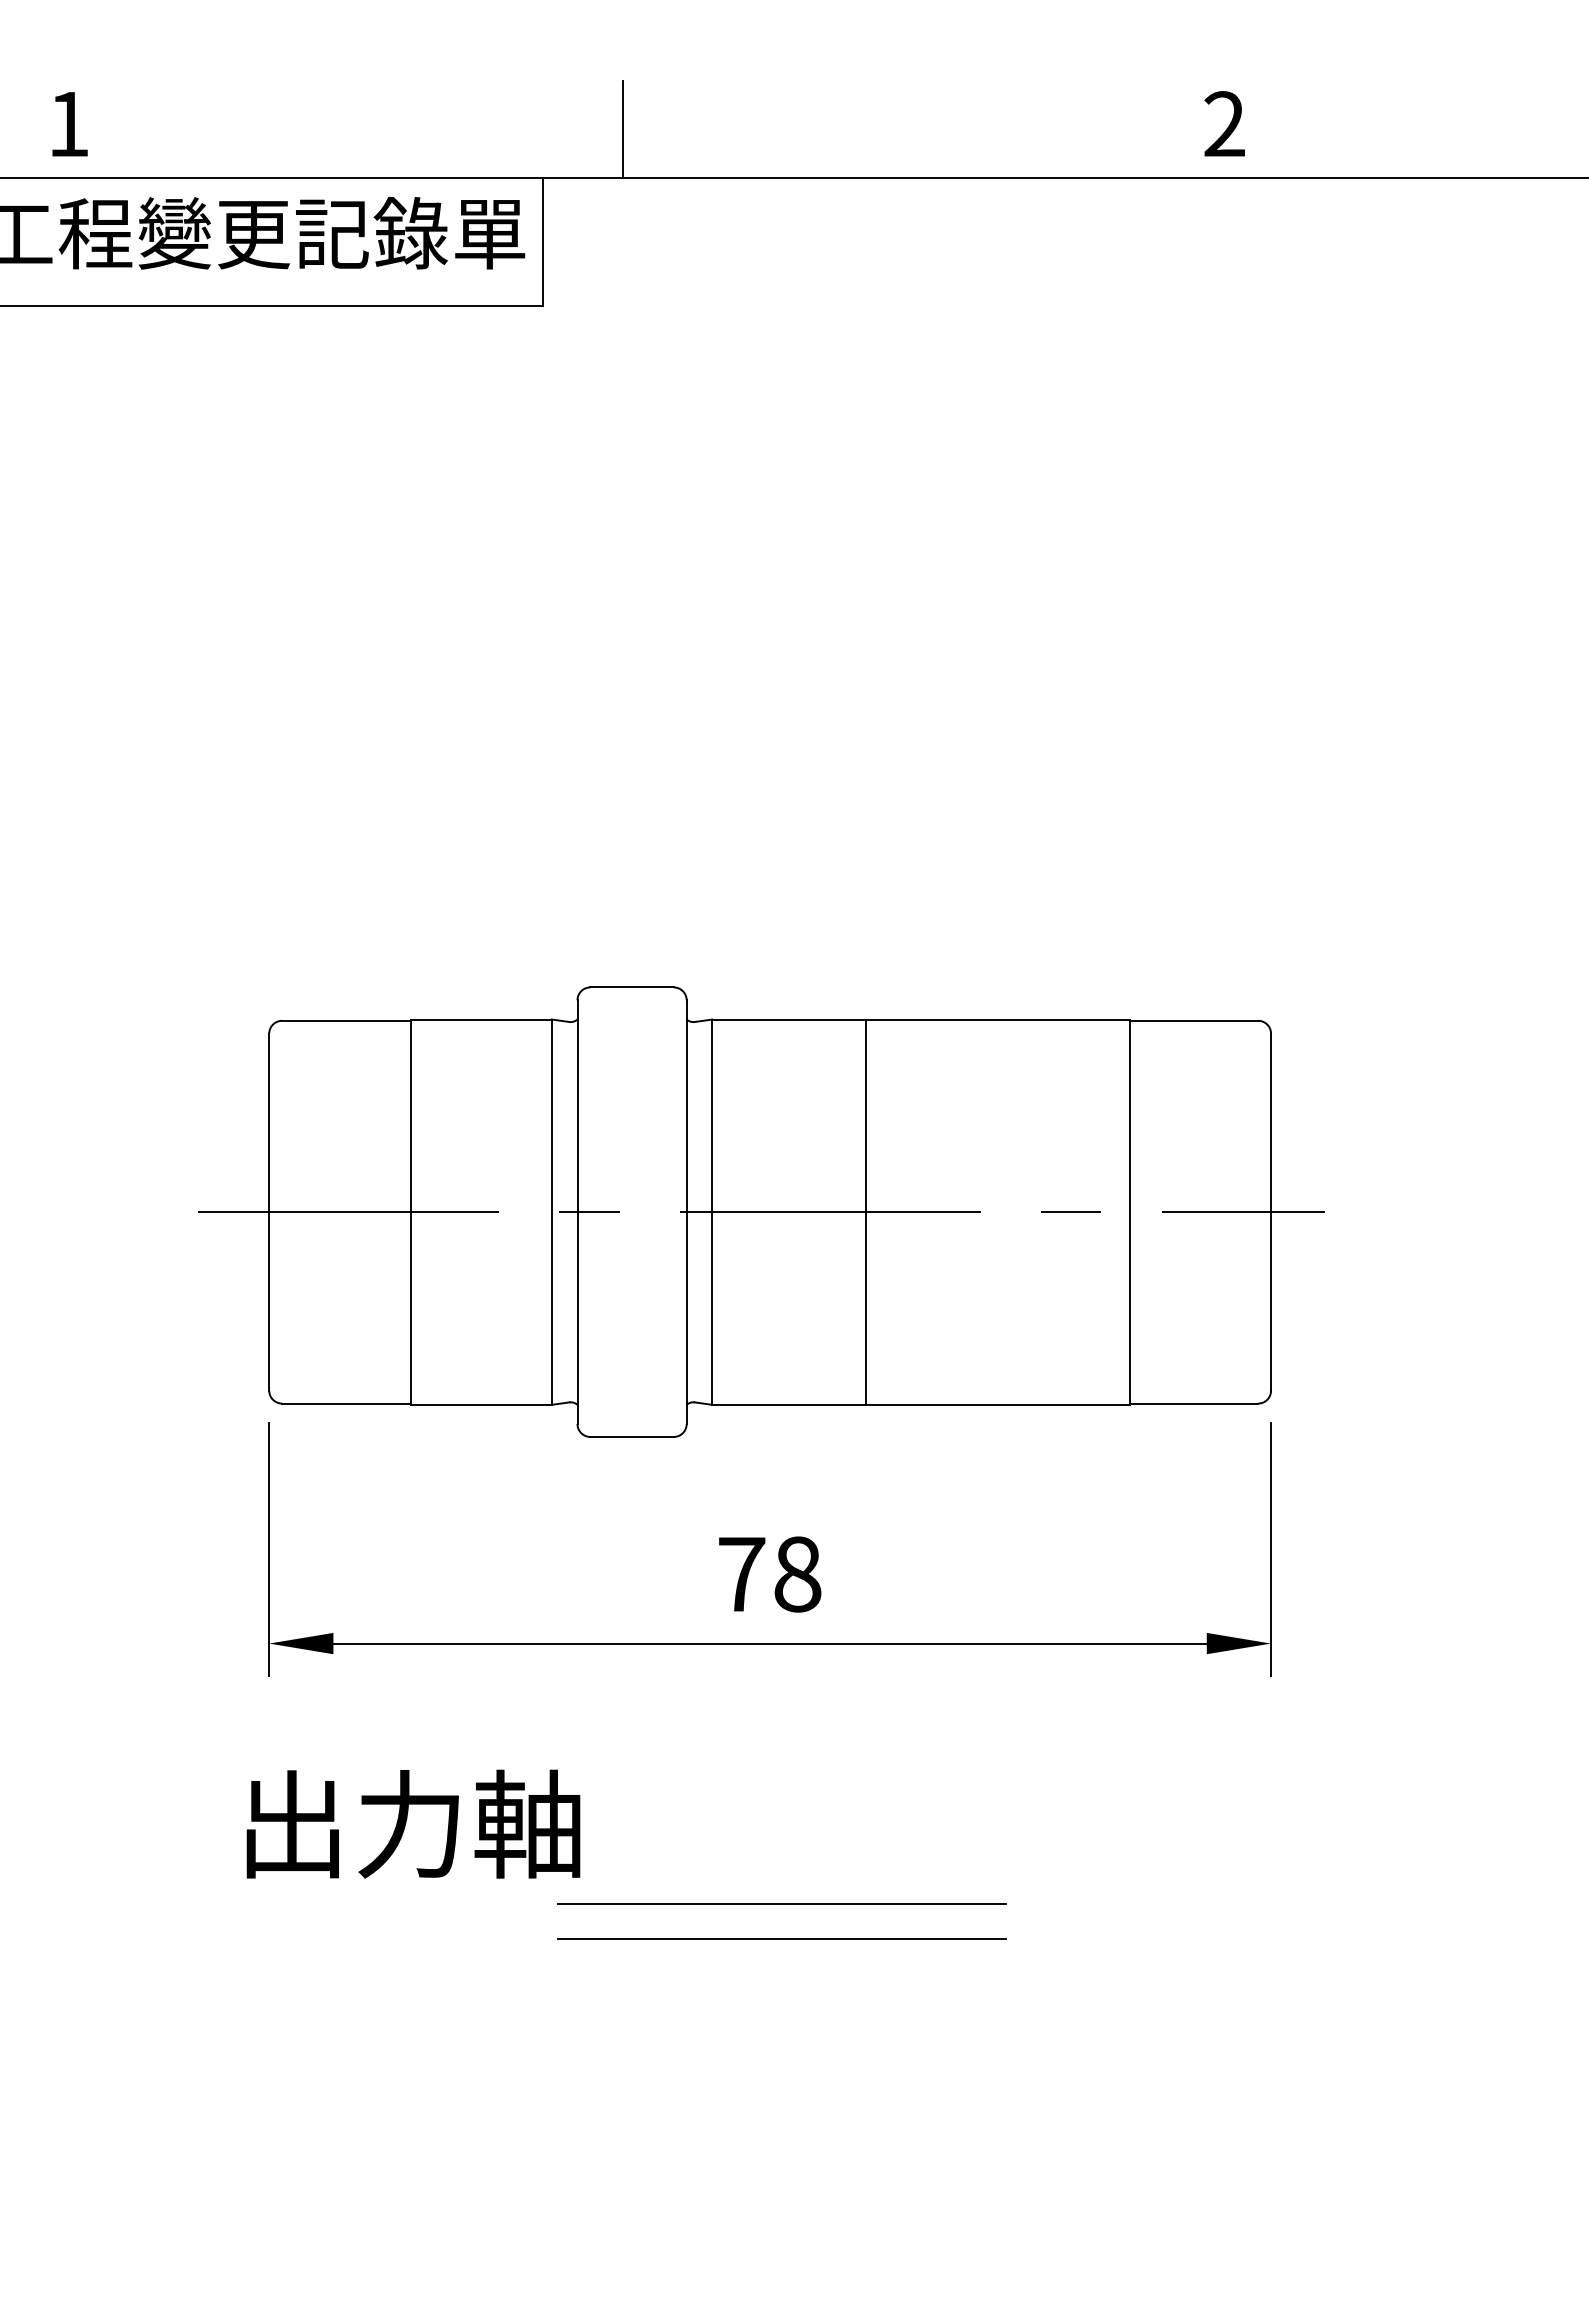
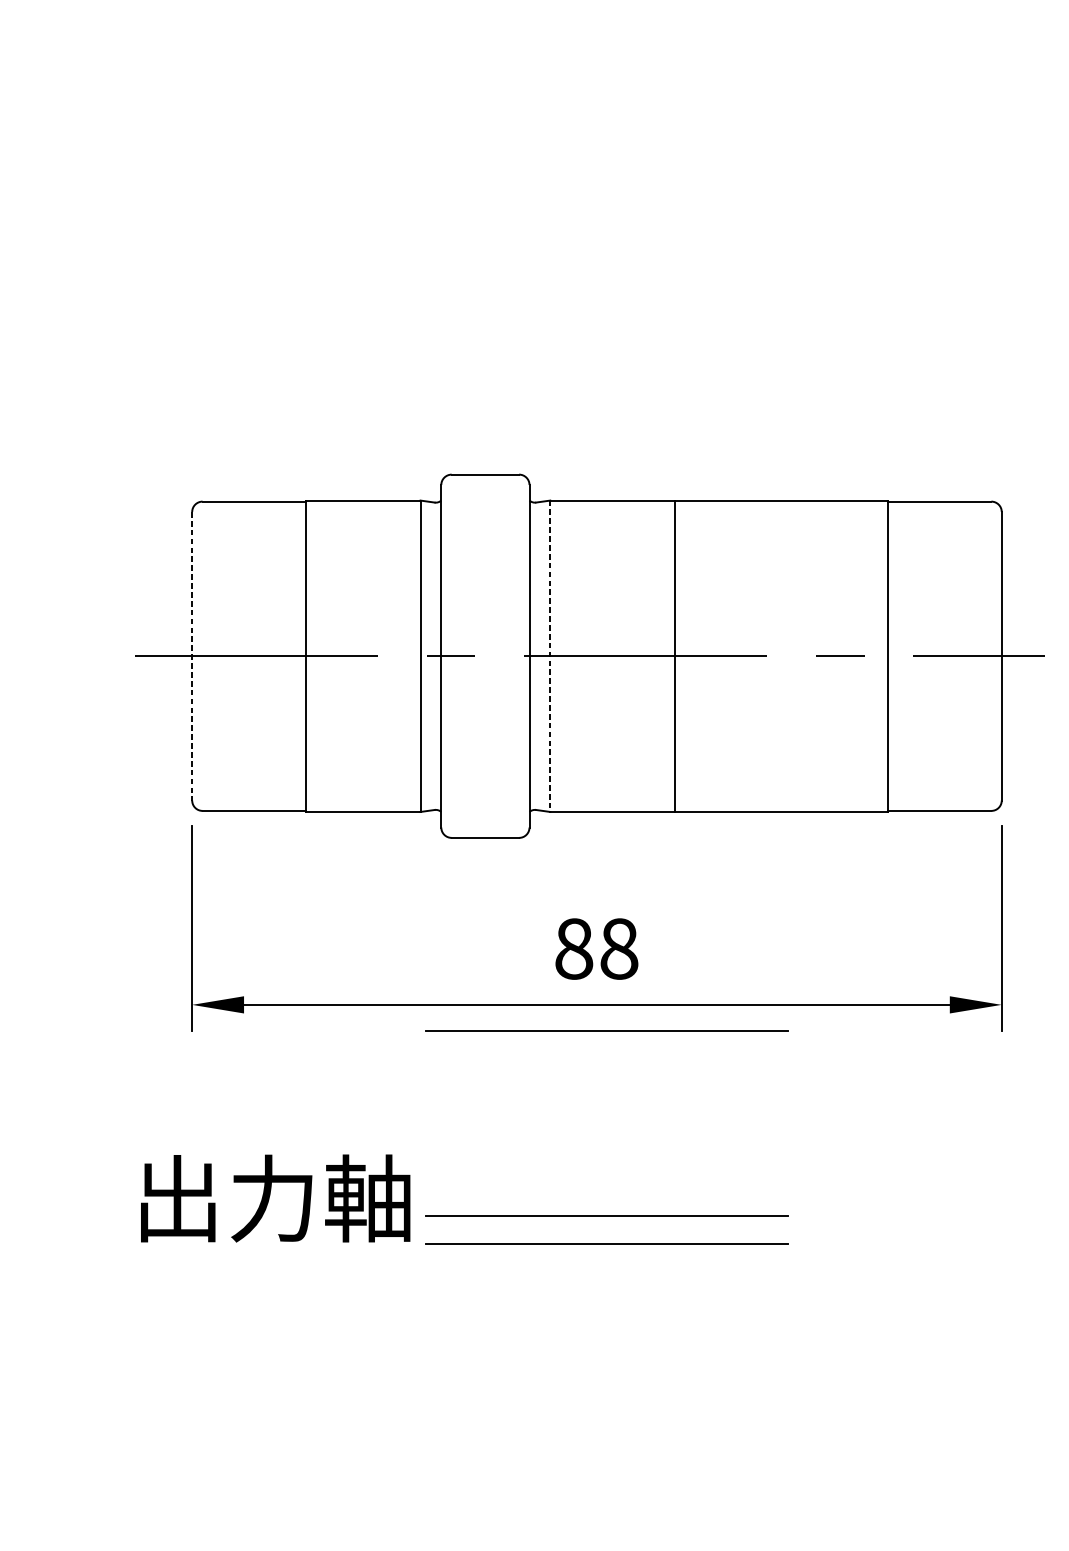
line: (269, 1212) -> (192, 656), solid -> dashed
line: (712, 1212) -> (550, 656), solid -> dashed
text: (741, 1574) -> (573, 949), 78 -> 88
line: (781, 1675) -> (606, 1030), added
text: (413, 1823) -> (275, 1197), moved

